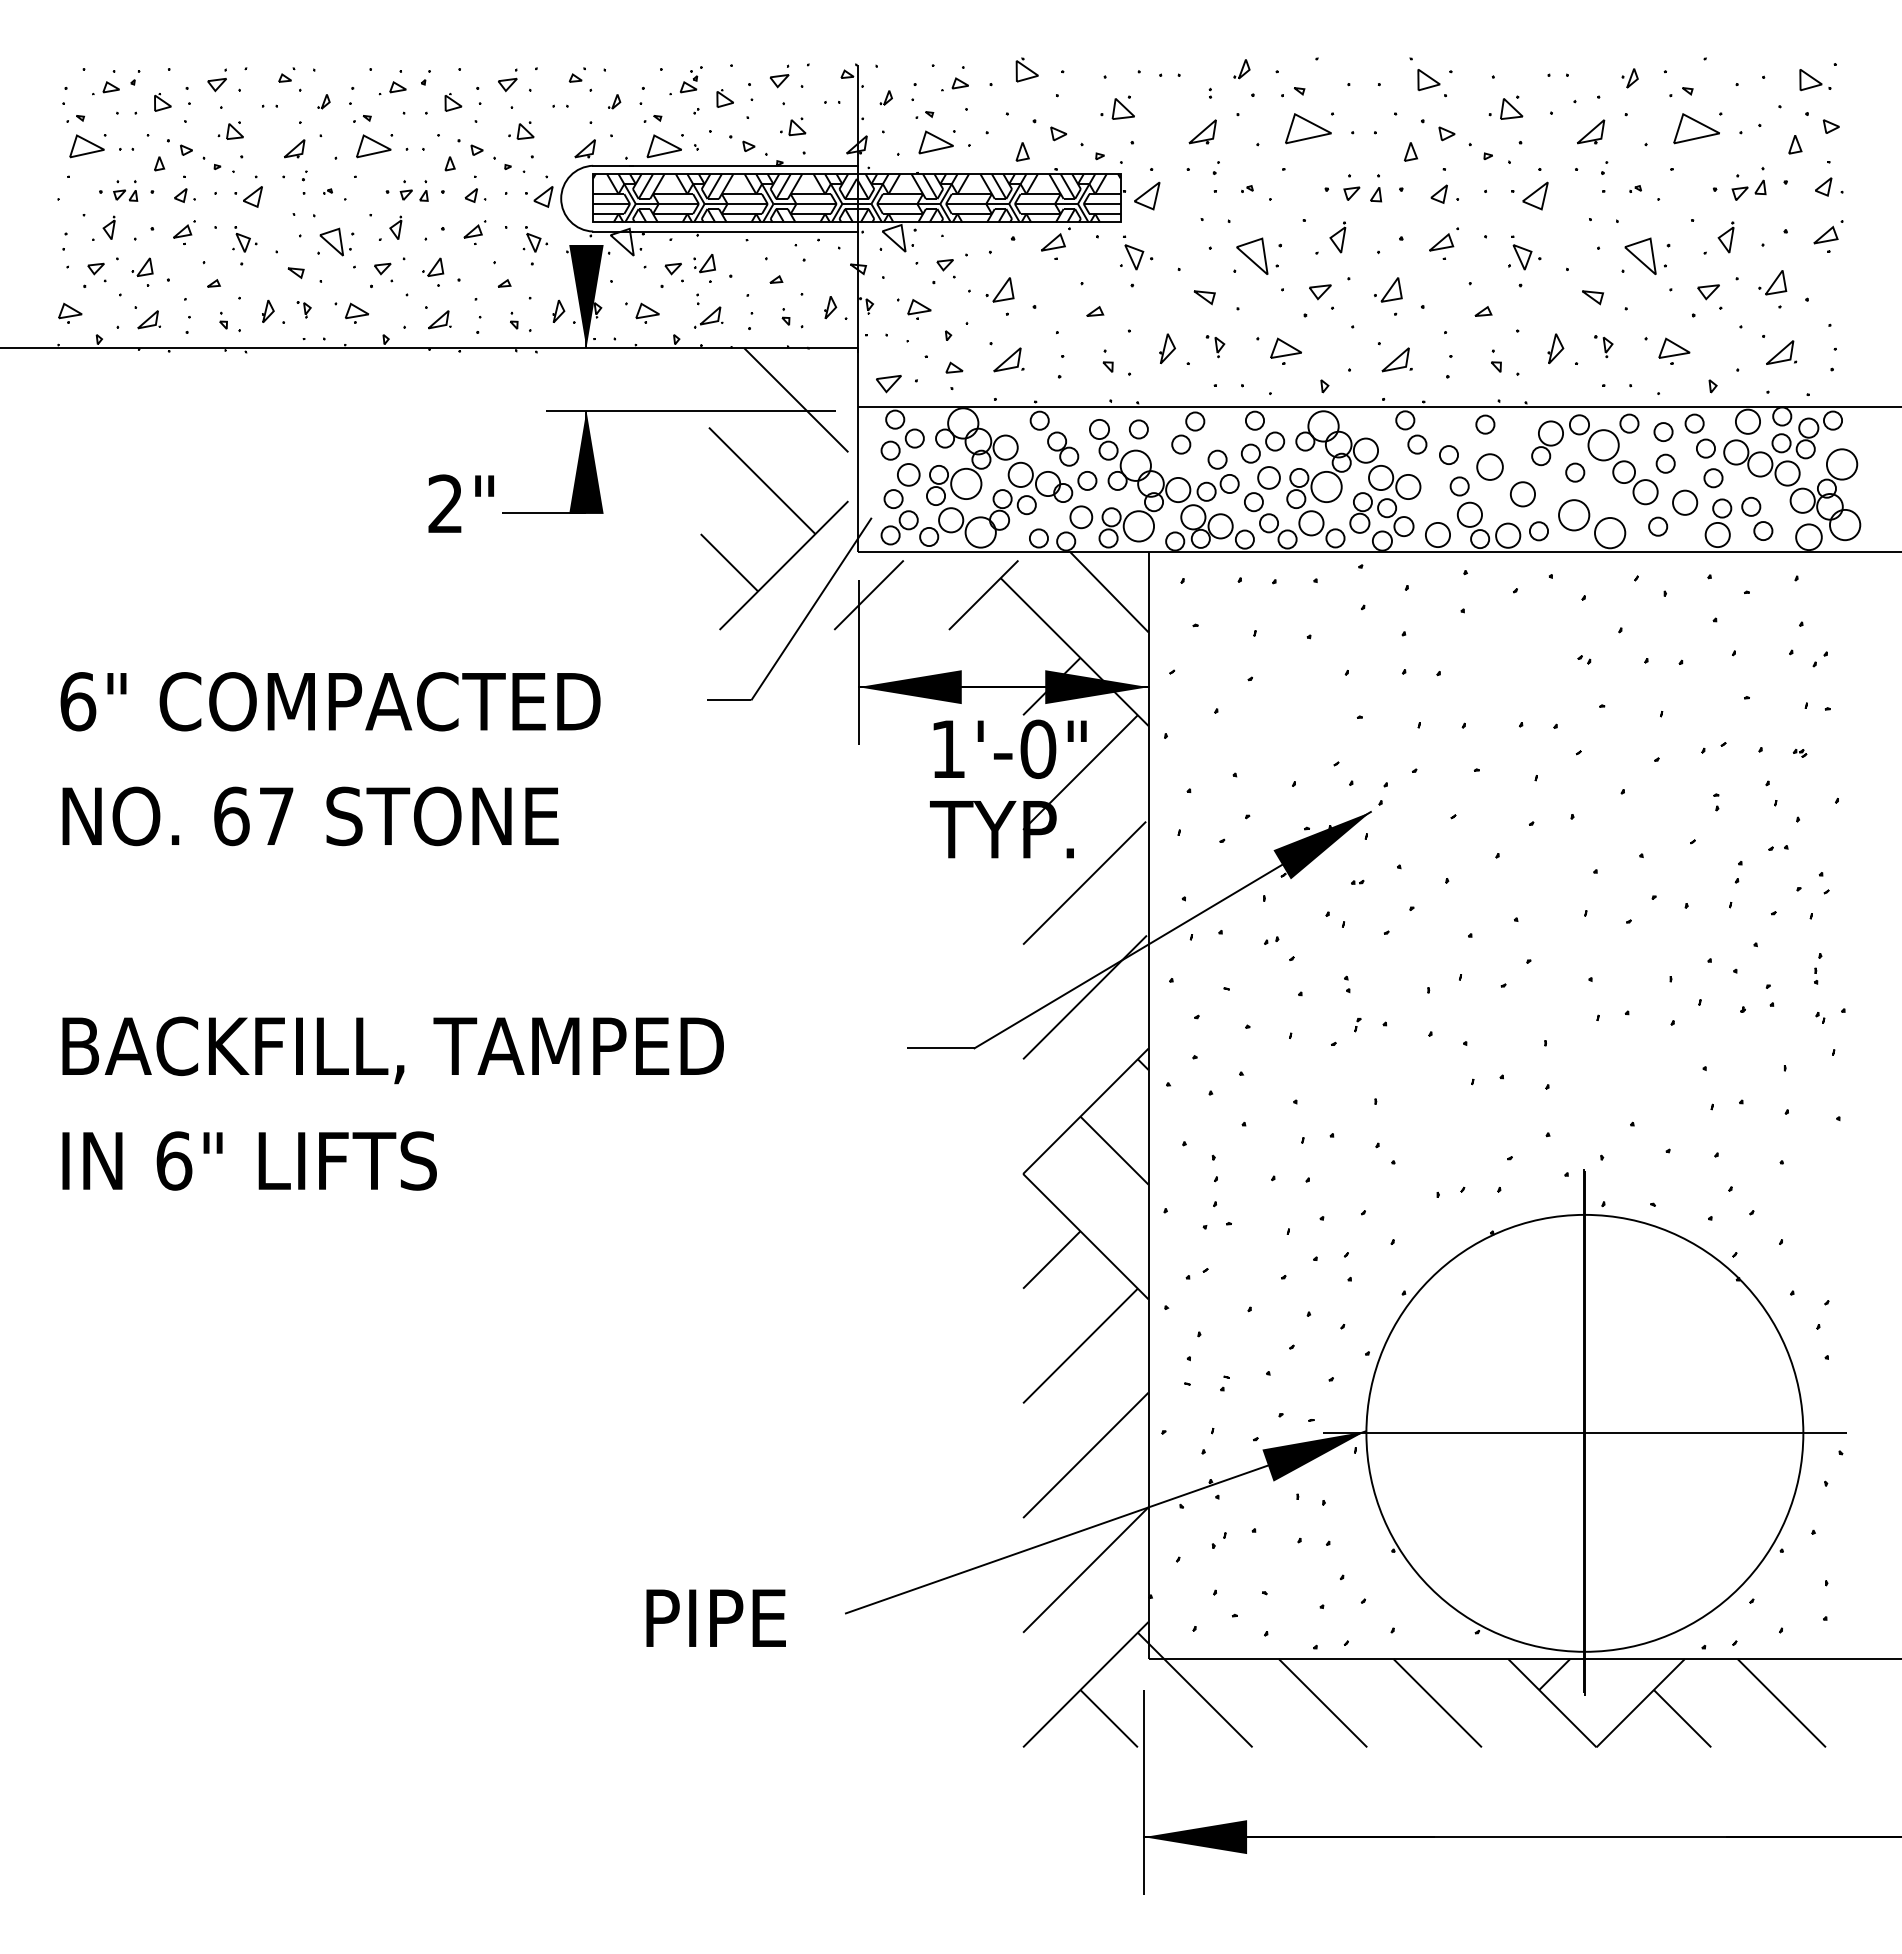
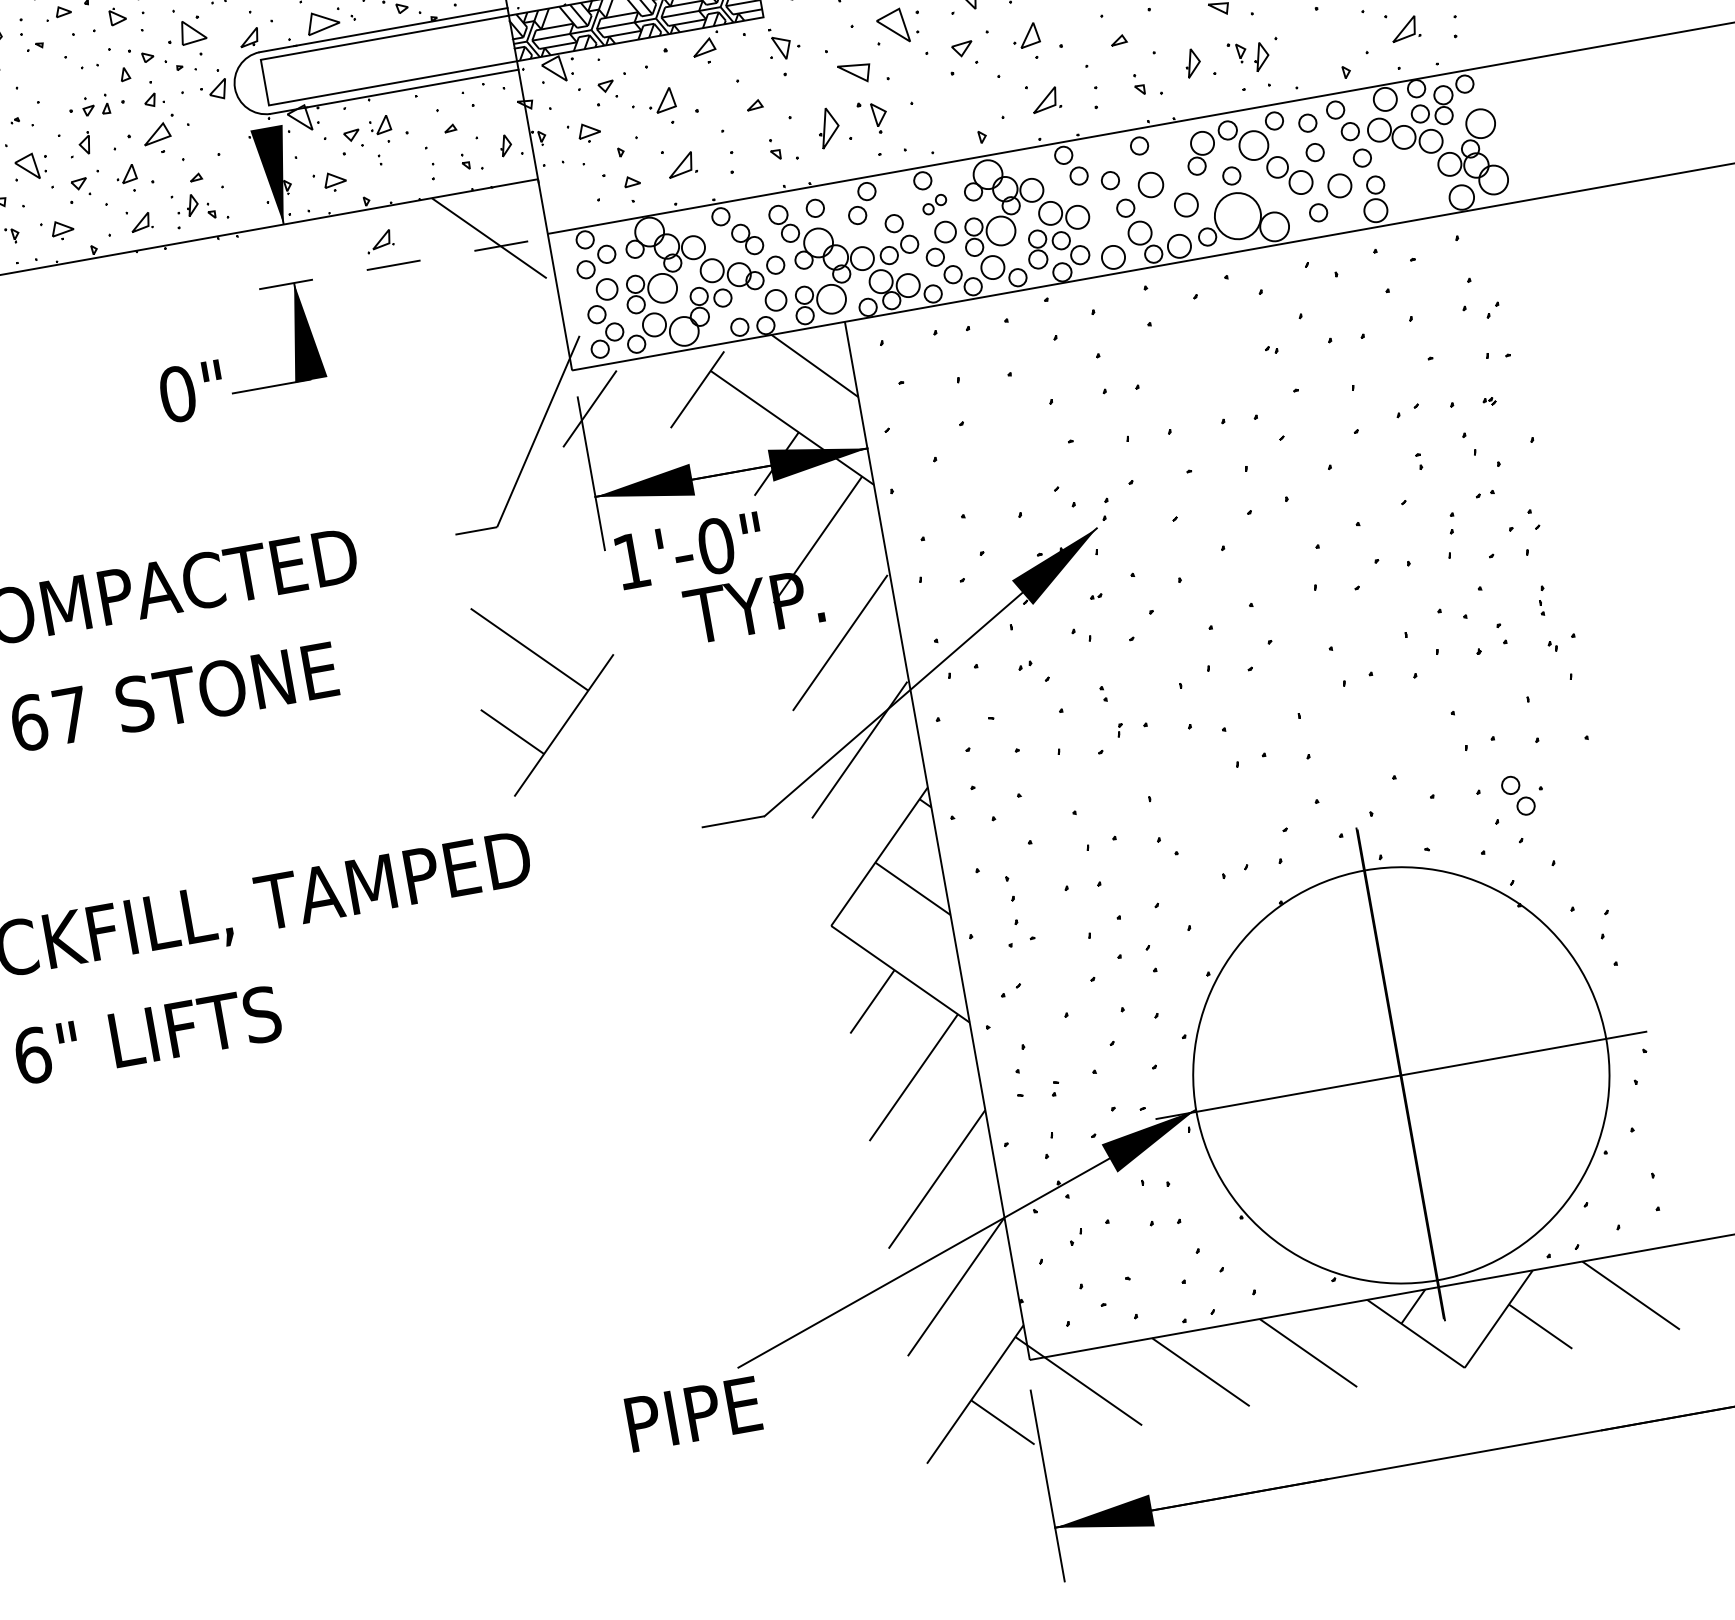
part: (521, 130) -> (186, 31), size x1.6
part: (373, 146) -> (50, 70), removed
hatch: (724, 197) -> (388, 60), removed
part: (474, 232) -> (159, 134), size x1.6
part: (534, 239) -> (216, 131), removed
part: (1204, 297) -> (854, 73), size x1.6
part: (558, 310) -> (192, 204), moved
part: (708, 317) -> (379, 241), moved
part: (1215, 346) -> (873, 117), size x1.6
part: (1167, 348) -> (828, 127), size x1.4
part: (1285, 350) -> (939, 109), removed
part: (1674, 350) -> (1304, 44), removed
part: (1627, 354) -> (1261, 56), added
part: (888, 384) -> (573, 208), removed
line: (691, 410) -> (392, 265), solid -> dashed
part: (1262, 447) -> (934, 204), size x0.6
text: (445, 503) -> (177, 393), 2" -> 0"
part: (791, 511) -> (562, 673), moved
circle: (1574, 515) -> (1238, 216), size x1.6
part: (1757, 518) -> (1518, 795), moved
text: (1009, 748) -> (689, 550), moved
text: (715, 1617) -> (692, 1413), moved

